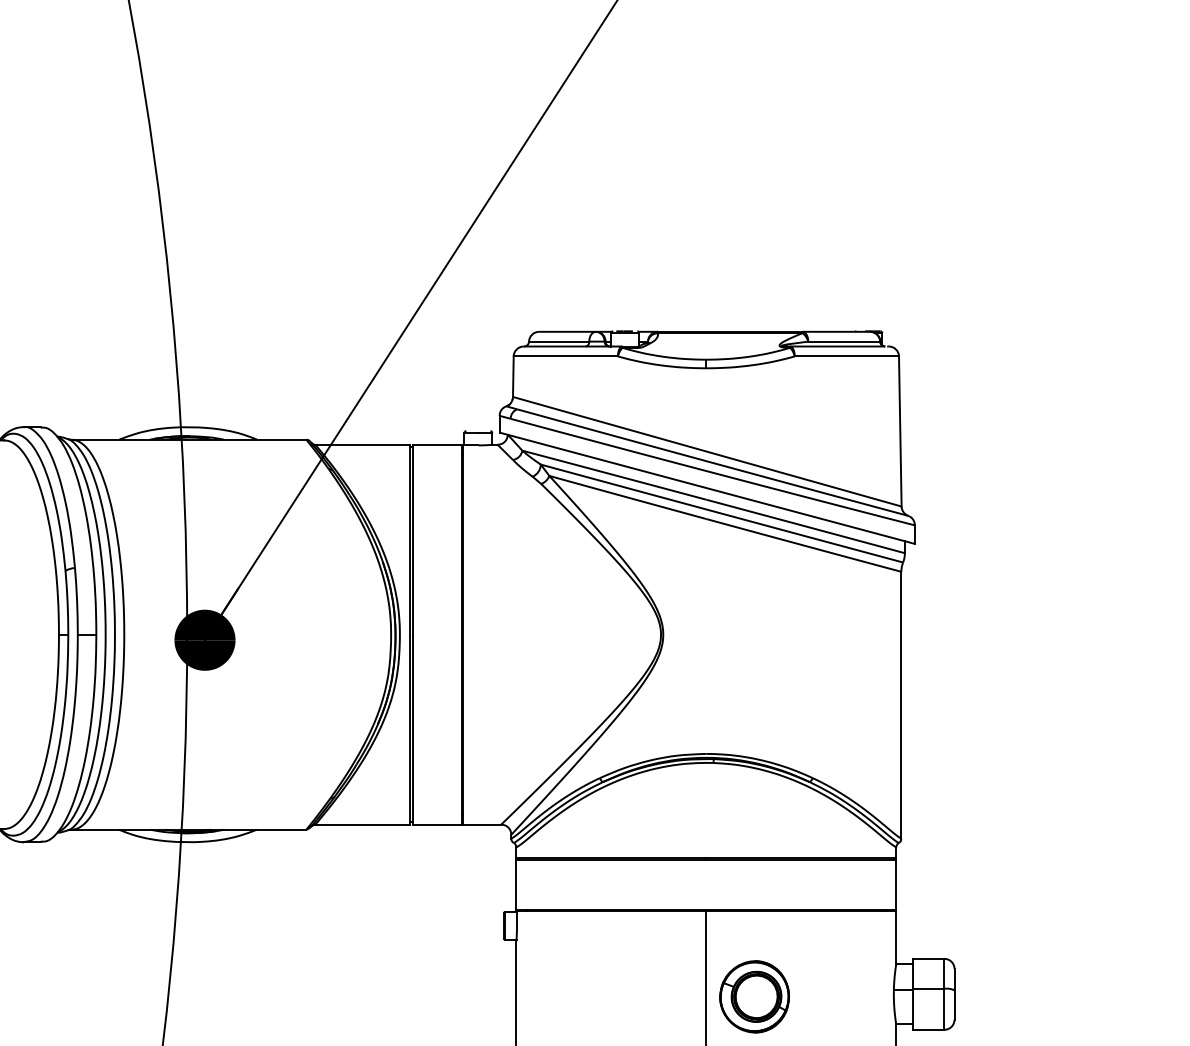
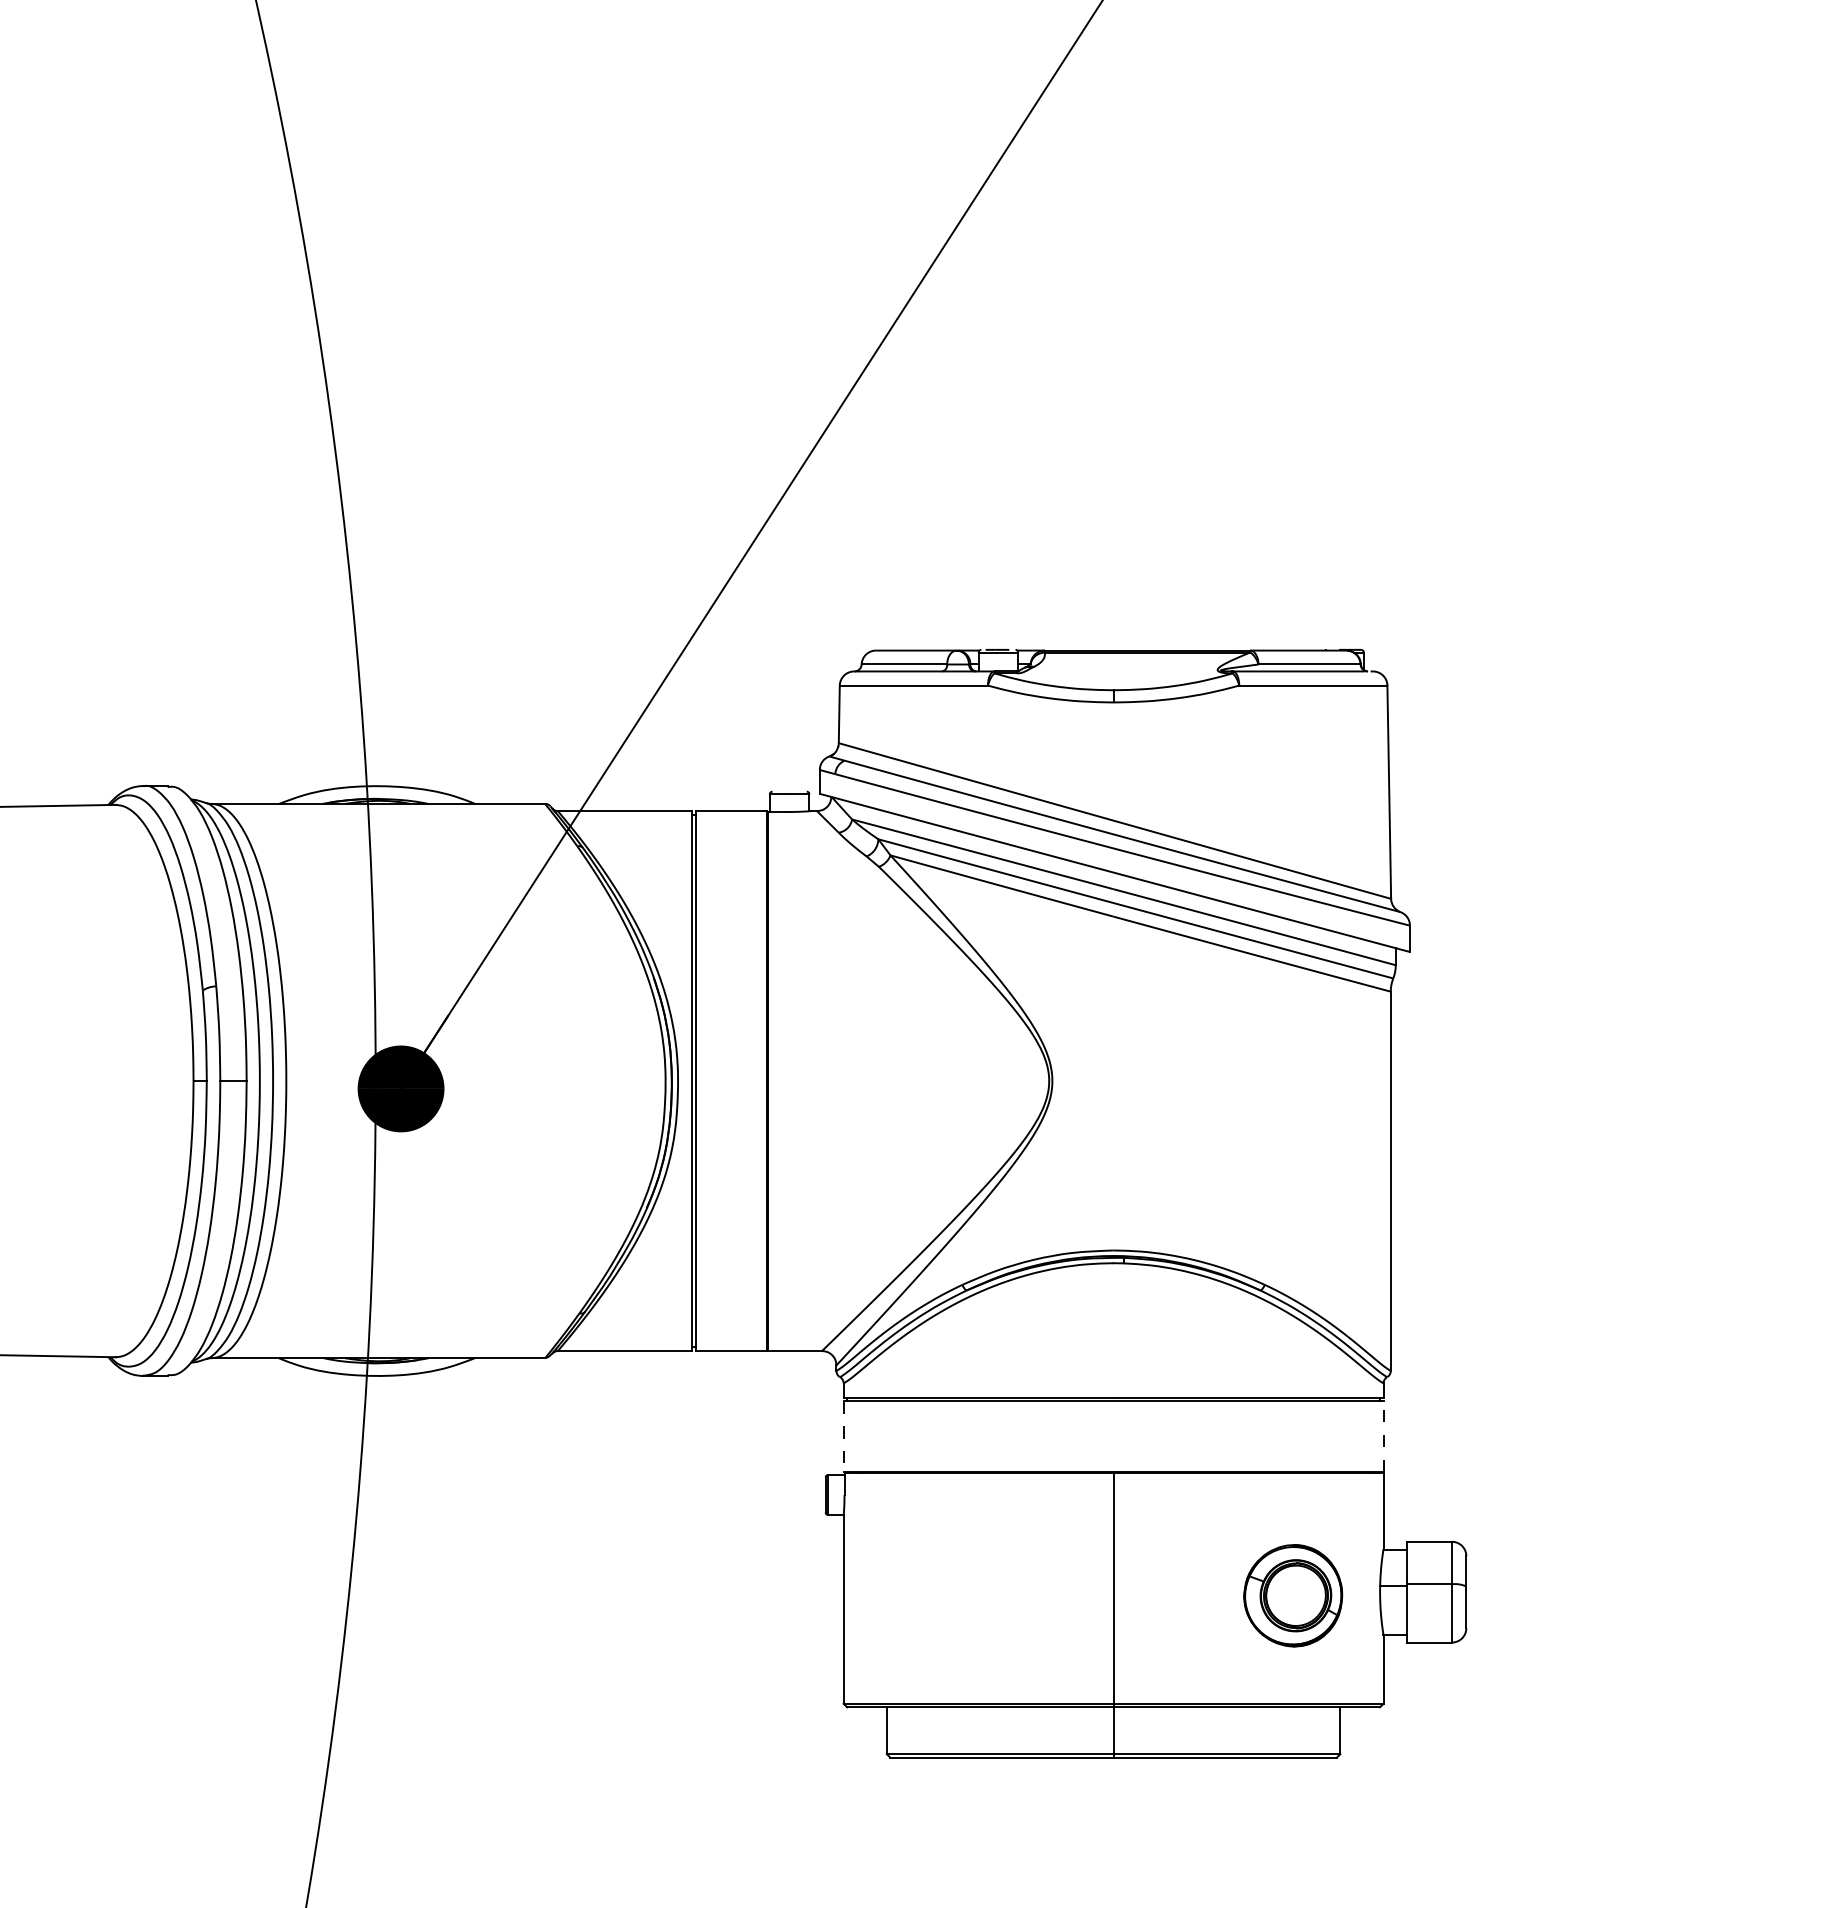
line: (896, 884) -> (1383, 1436), solid -> dashed
line: (516, 885) -> (843, 1437), solid -> dashed
part: (754, 996) -> (1293, 1595), moved

